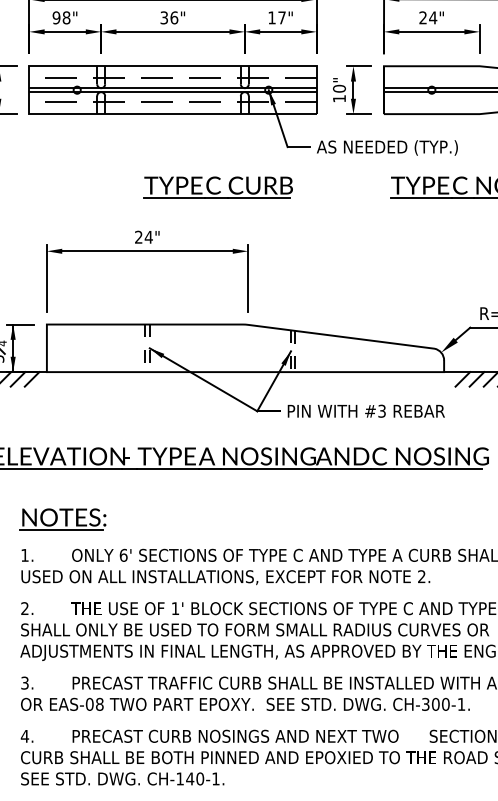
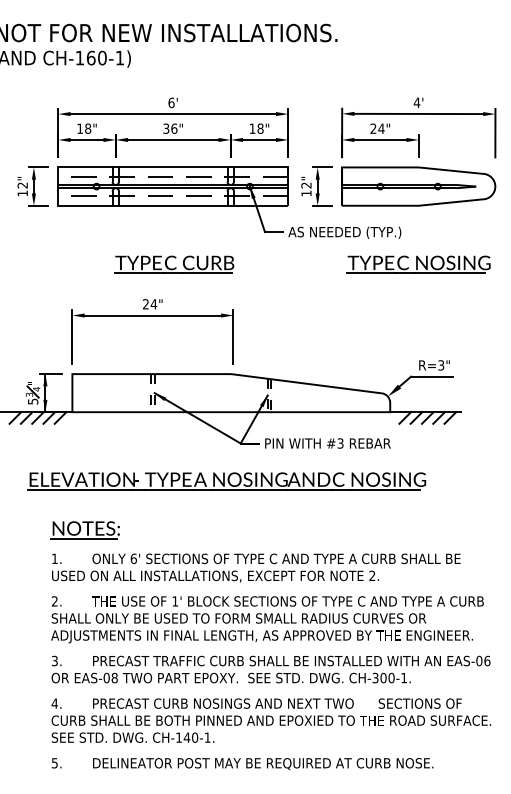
text: (57, 17) -> (80, 128), 98" -> 18"
text: (281, 17) -> (260, 128), 17" -> 18"
text: (339, 88) -> (306, 185), 10" -> 12"
part: (218, 187) -> (174, 264), moved

